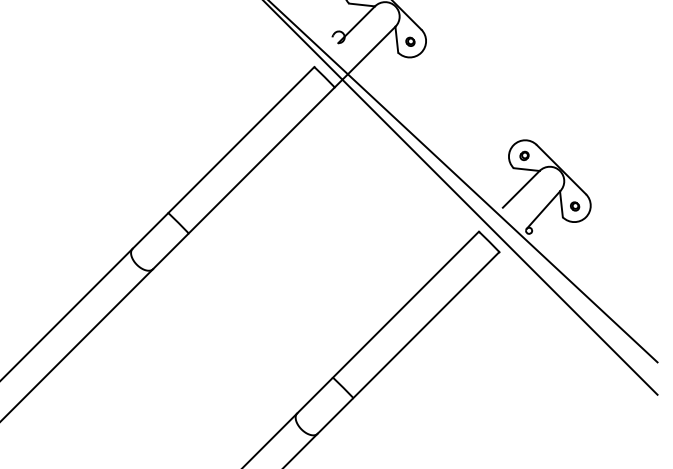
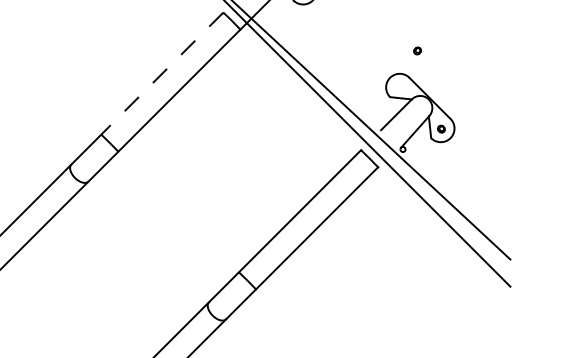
line: (241, 140) -> (162, 73), solid -> dashed
part: (524, 155) -> (417, 50), moved

